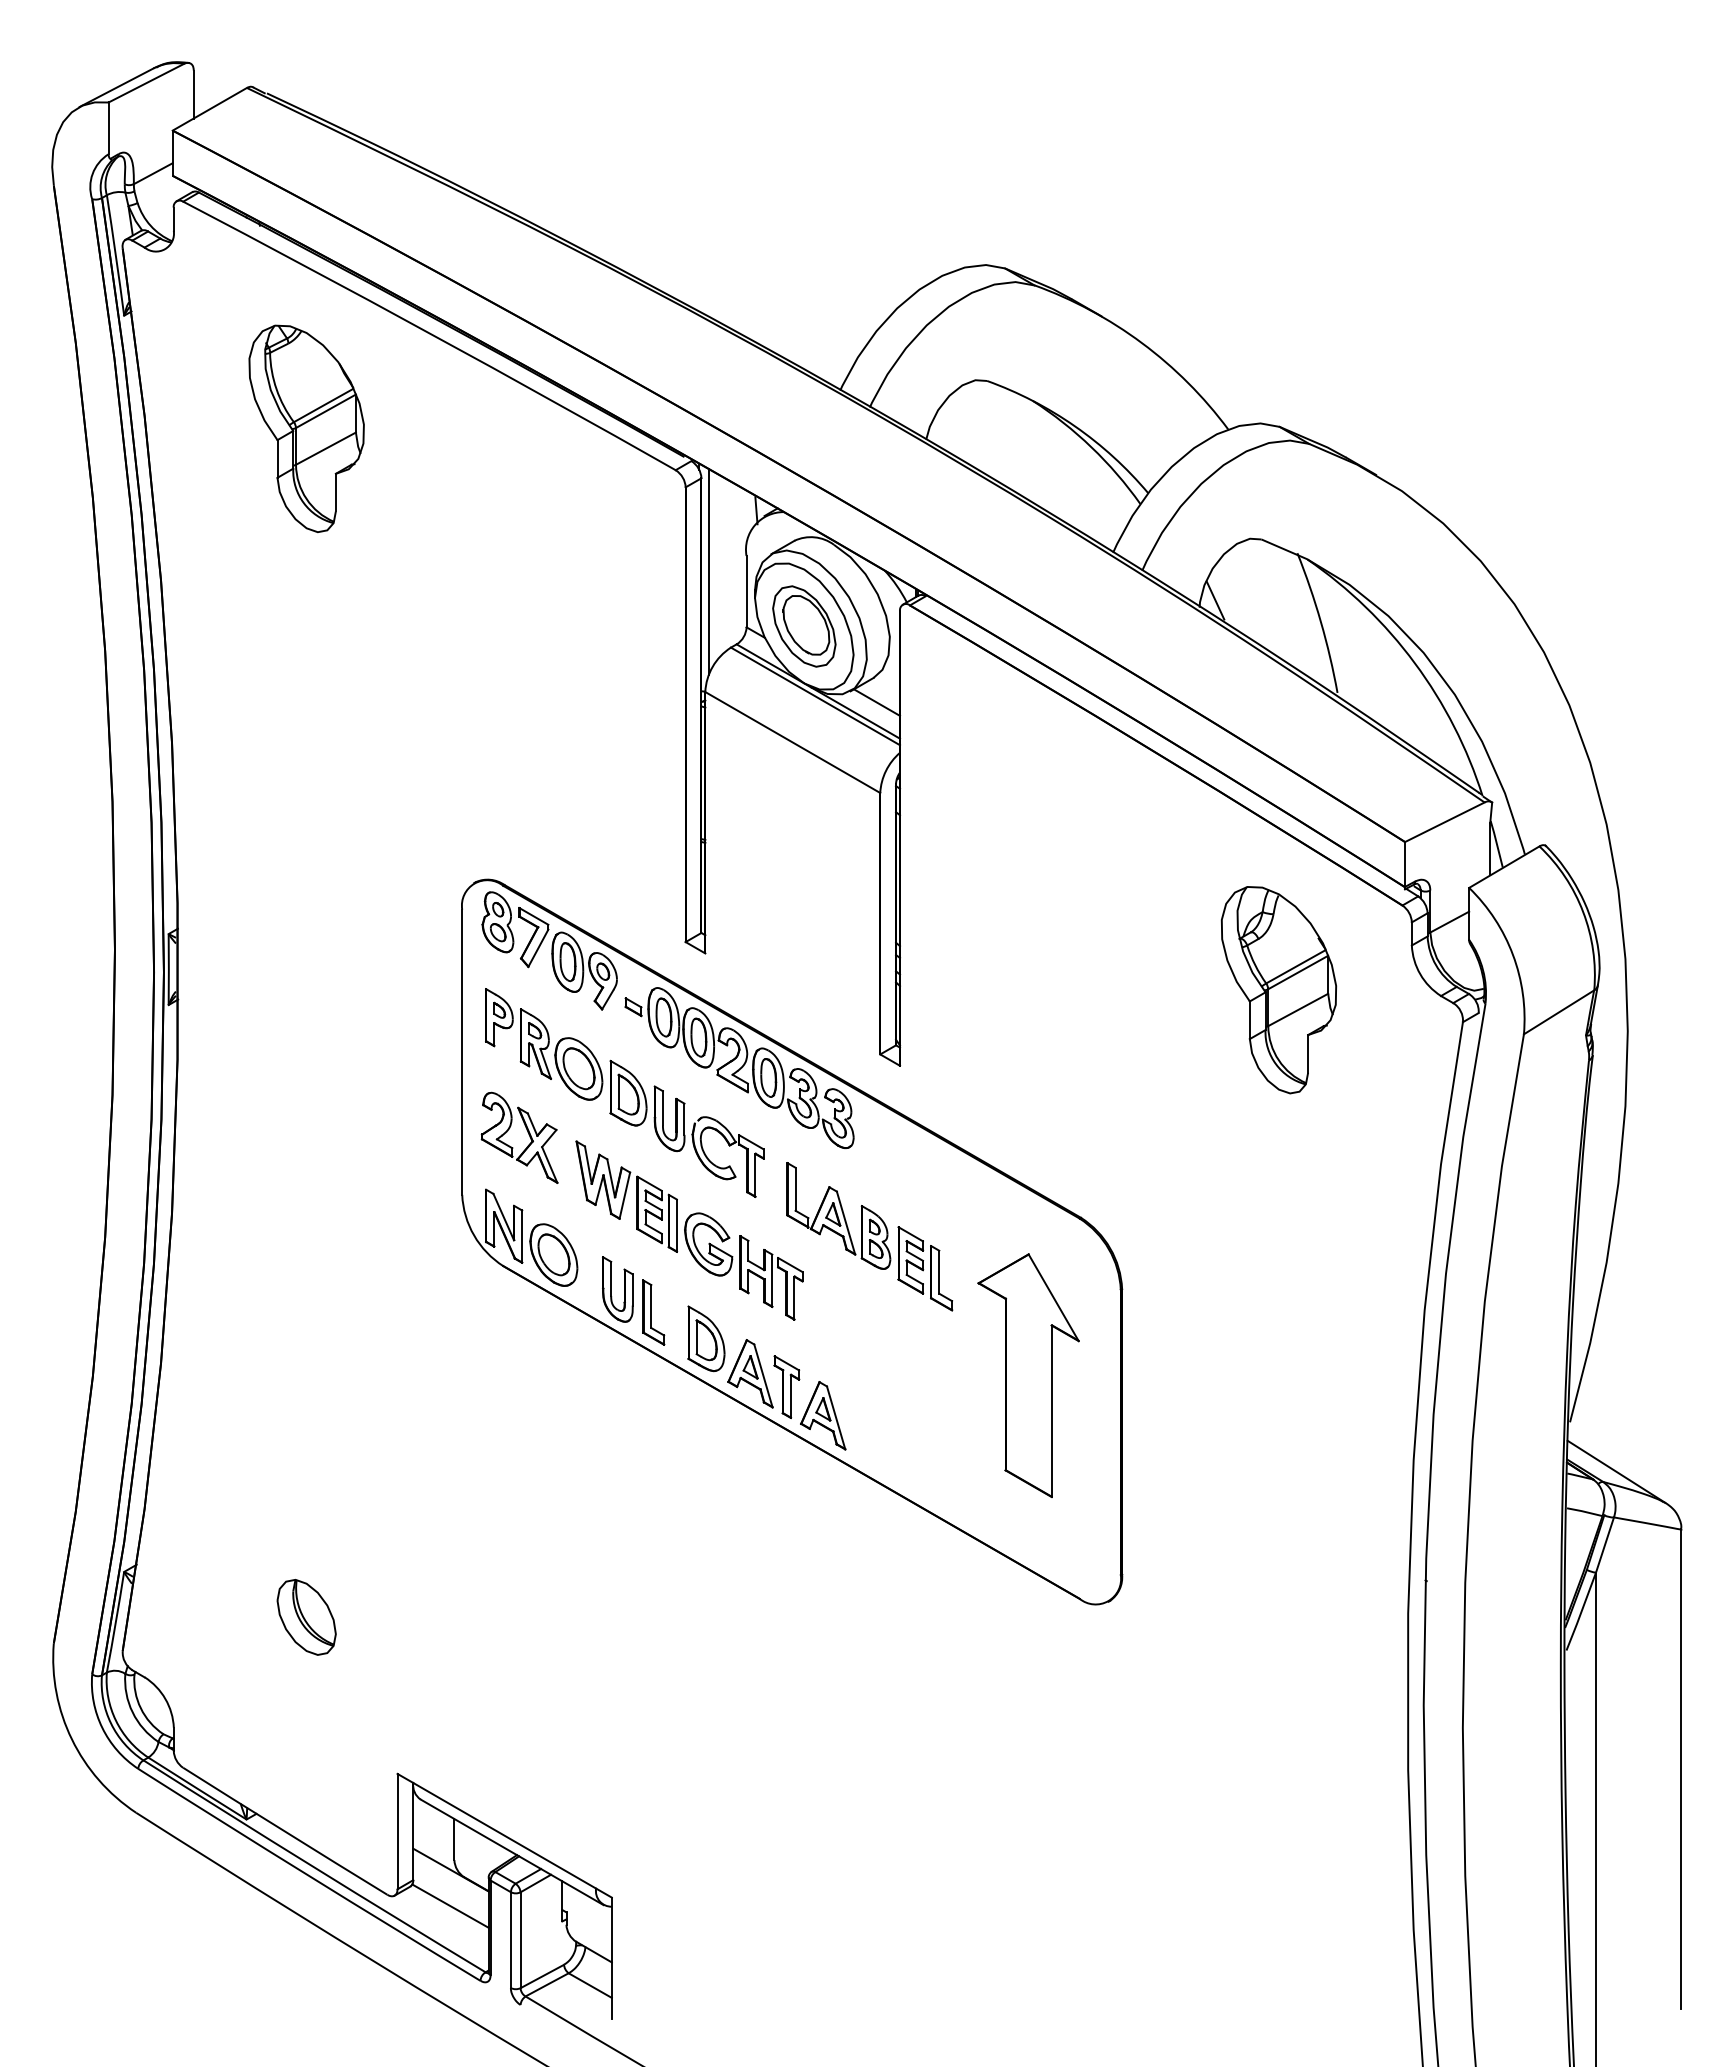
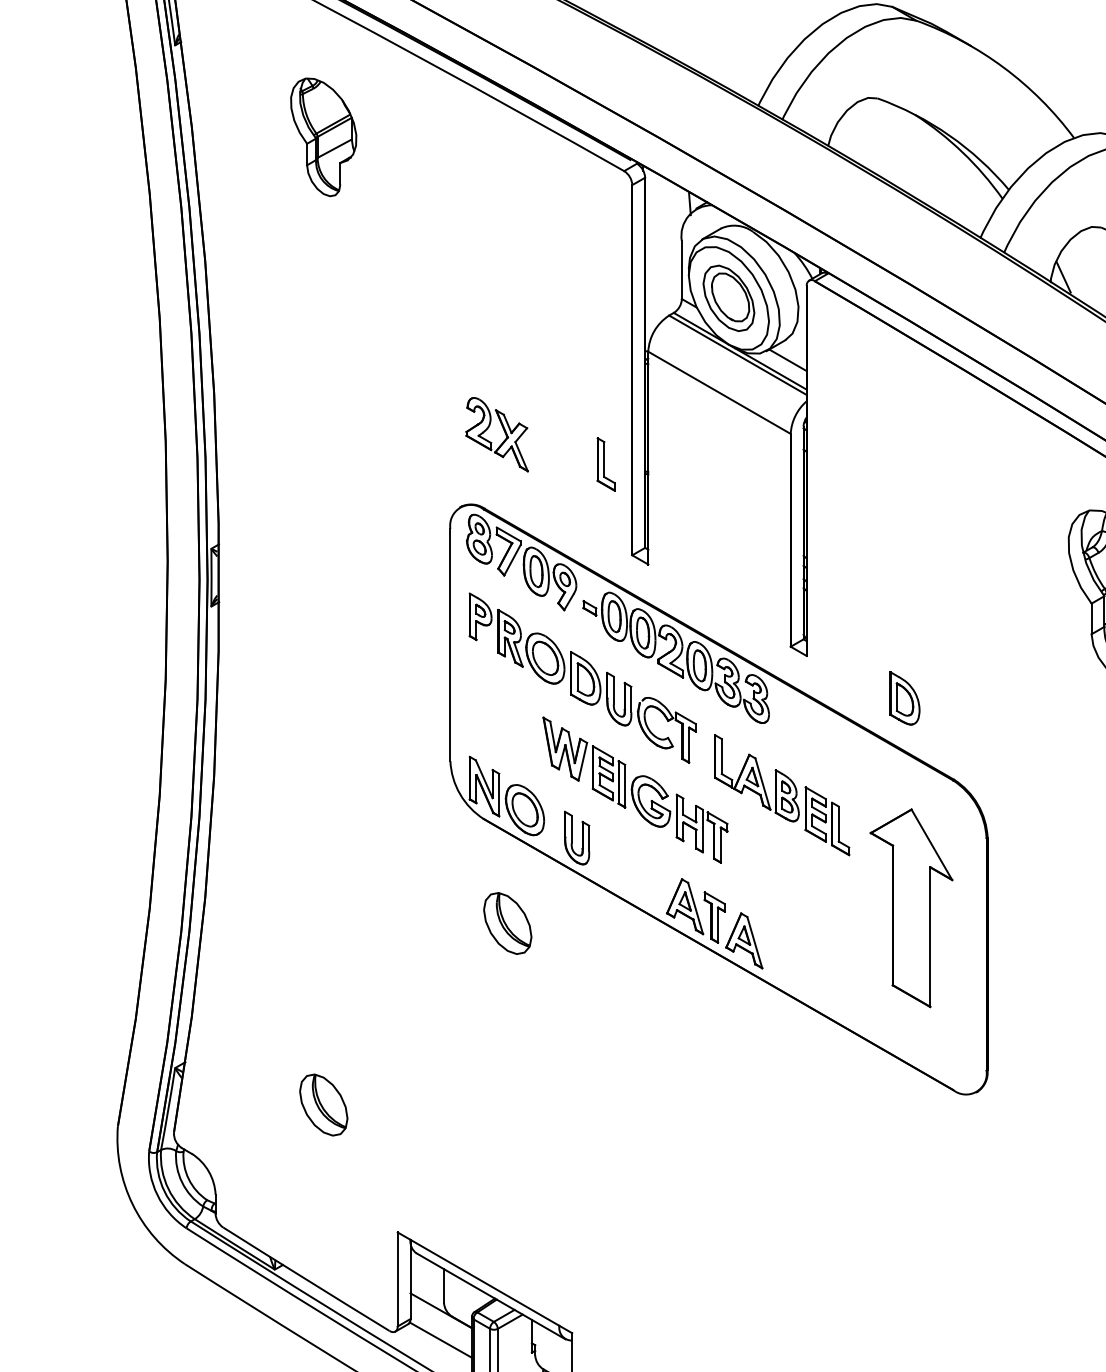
part: (306, 428) -> (323, 137), size x0.7
line: (708, 571) -> (650, 253), removed
part: (527, 1132) -> (503, 430), moved
part: (653, 1312) -> (606, 464), moved
part: (706, 1338) -> (904, 698), moved
part: (532, 1394) -> (507, 923), added

